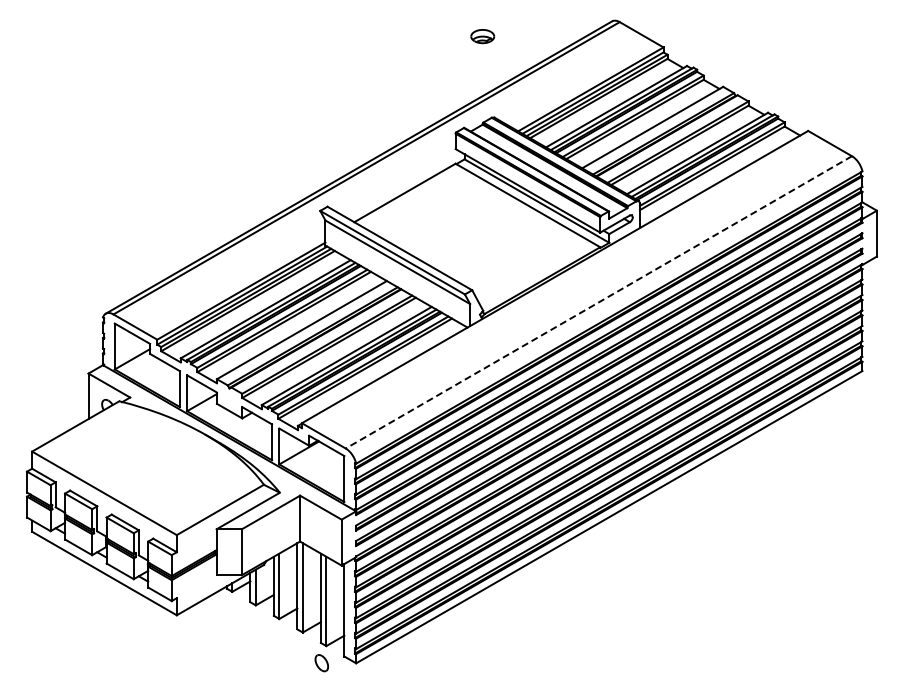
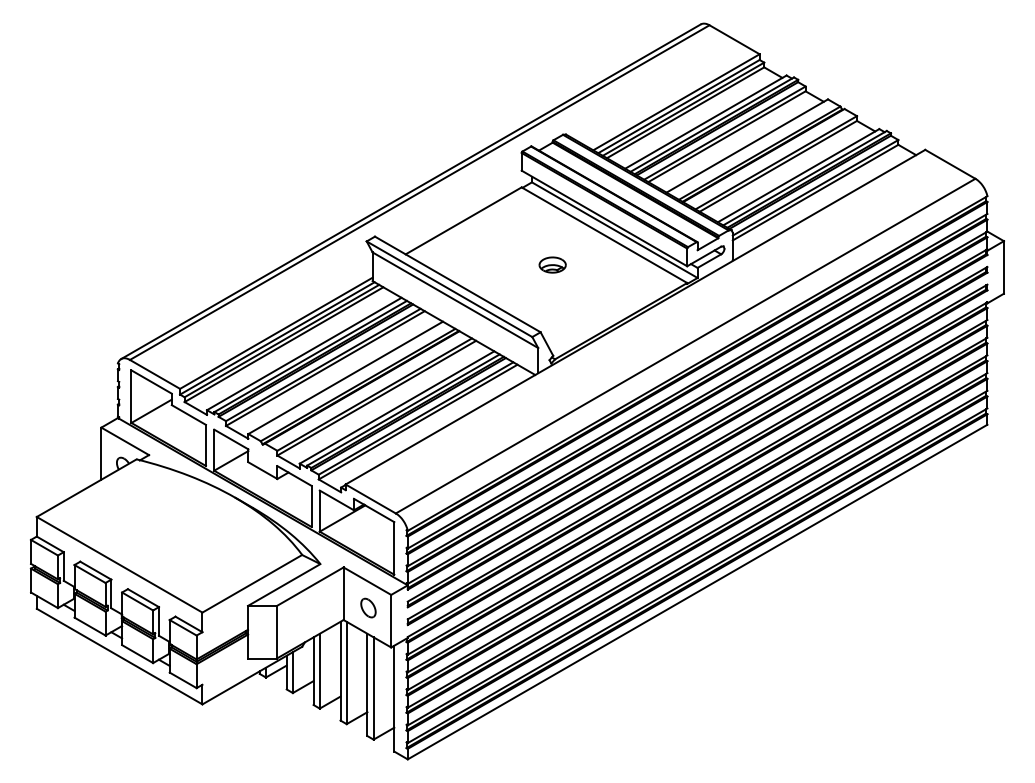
part: (482, 36) -> (552, 264), moved
line: (598, 302) -> (685, 346), dashed -> solid
part: (321, 663) -> (368, 608), moved

